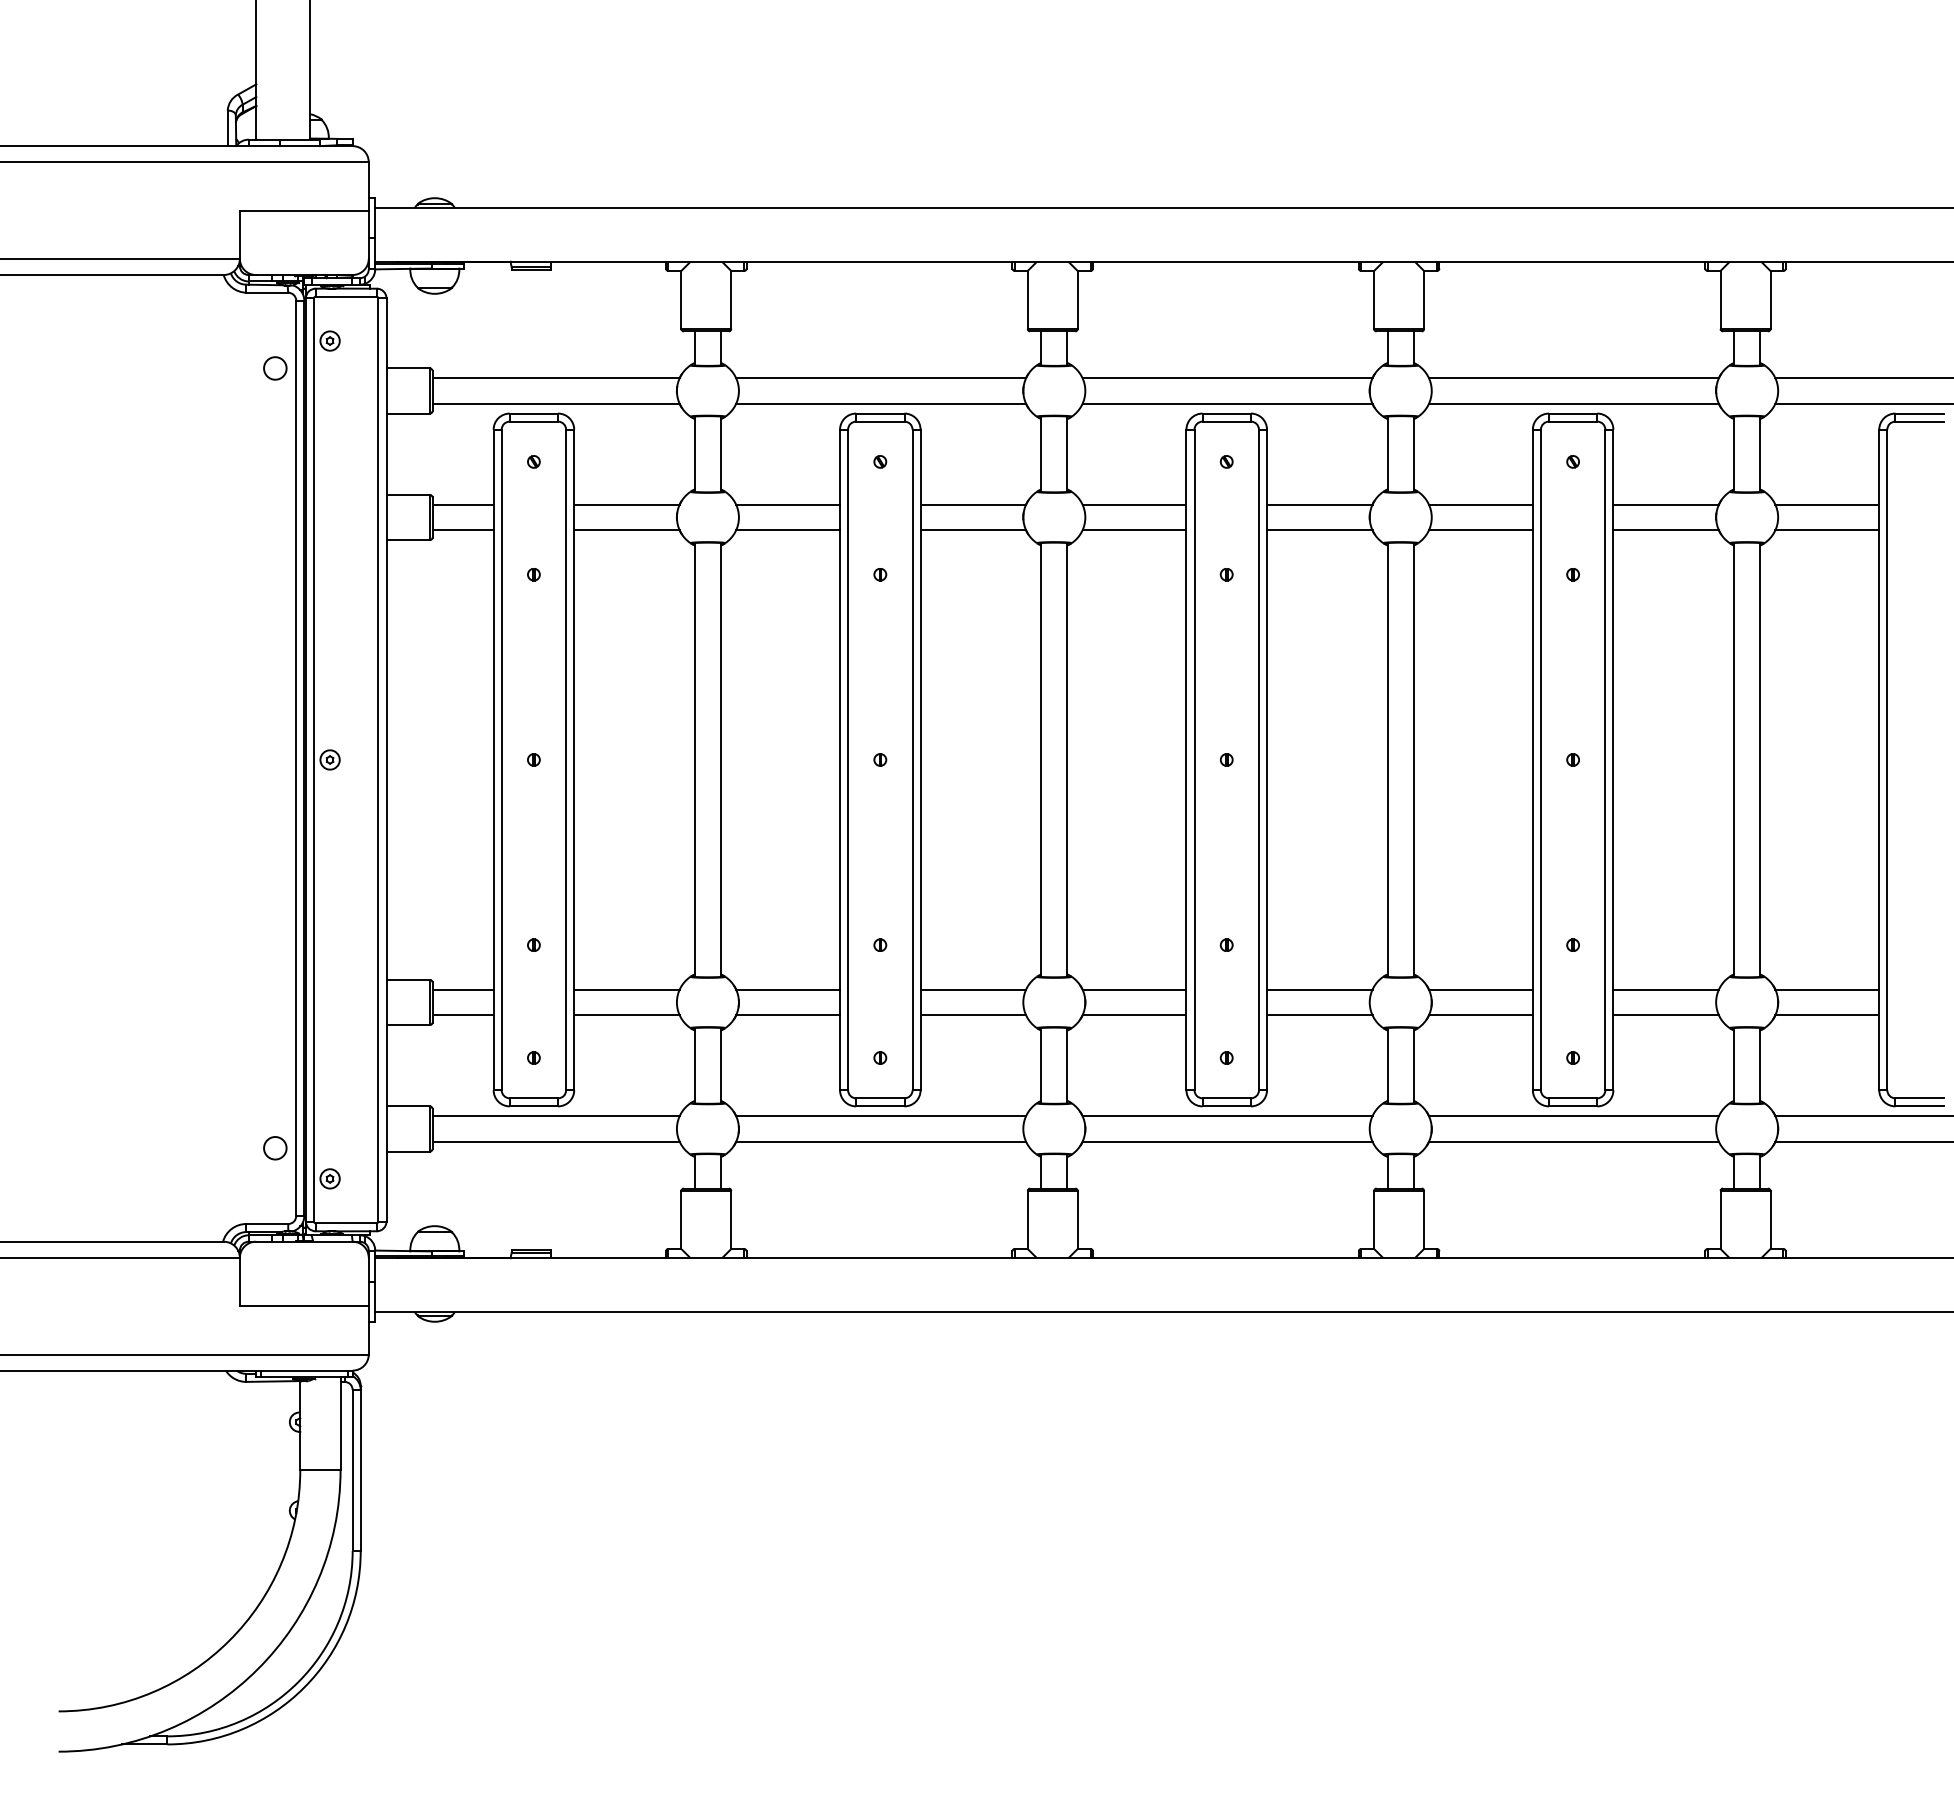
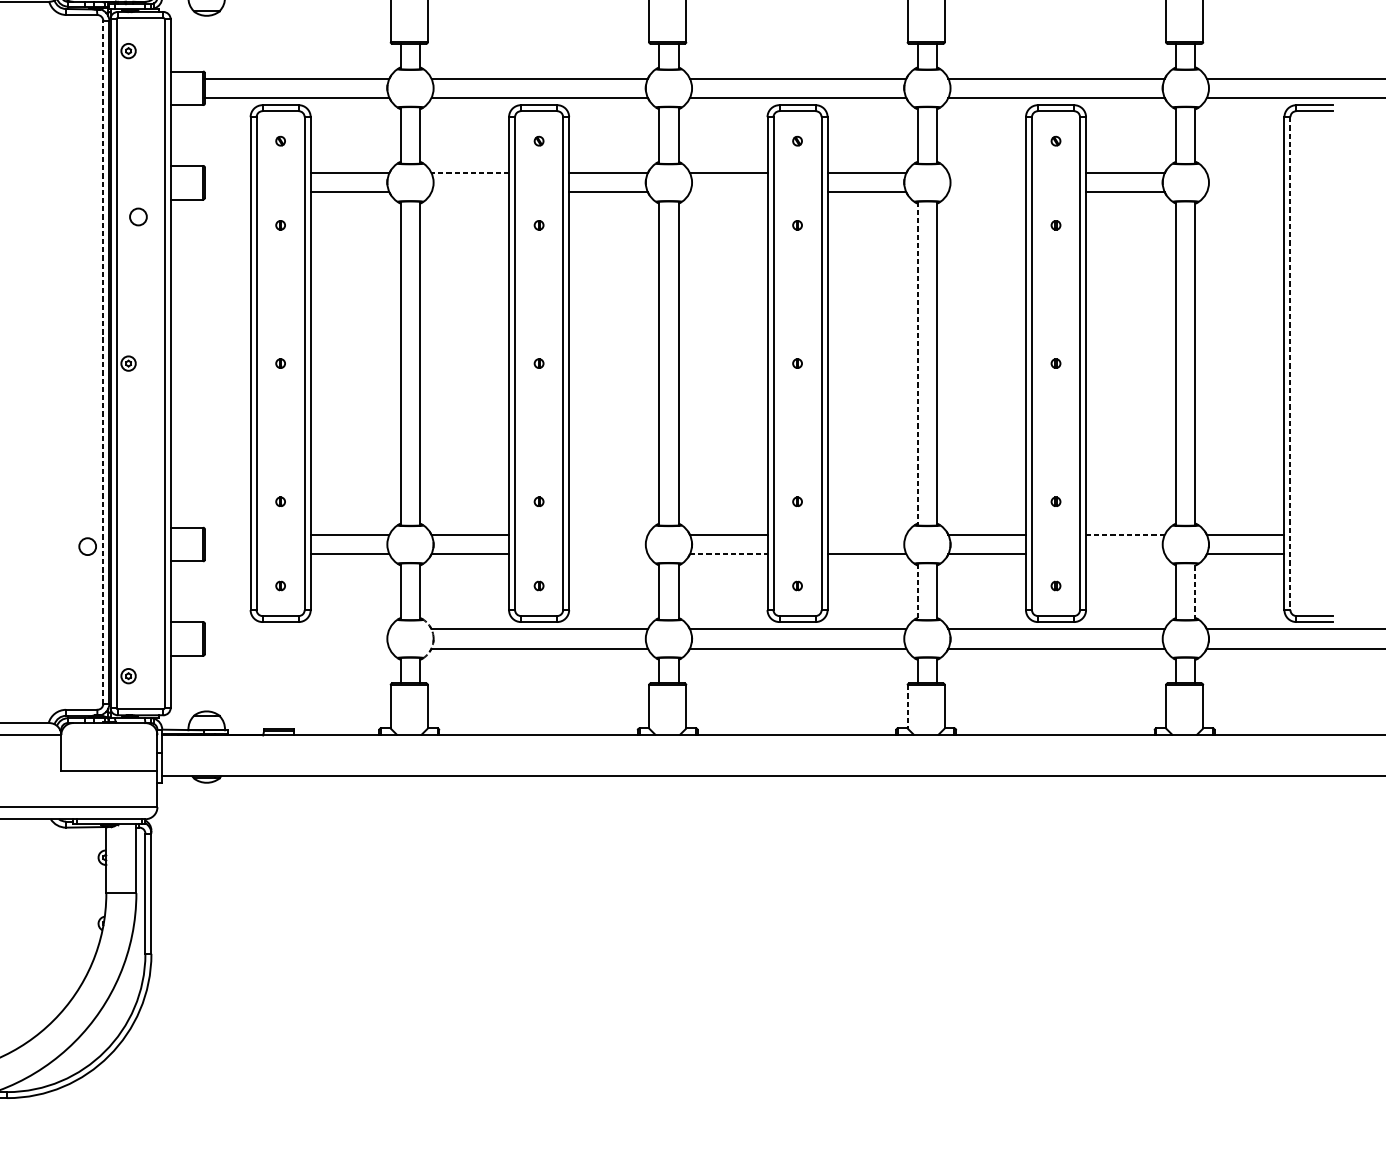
circle: (275, 368) -> (138, 217), moved
line: (462, 504) -> (227, 173), removed
line: (788, 504) -> (470, 173), solid -> dashed
line: (1480, 504) -> (986, 173), removed
line: (1827, 504) -> (1245, 173), removed
line: (462, 530) -> (227, 192), removed
line: (788, 530) -> (470, 192), removed
line: (1134, 530) -> (728, 192), removed
line: (1480, 530) -> (986, 192), removed
line: (1827, 530) -> (1245, 192), removed
line: (296, 758) -> (103, 362), solid -> dashed
line: (1387, 759) -> (917, 363), solid -> dashed
line: (1887, 760) -> (1290, 364), solid -> dashed
line: (462, 989) -> (227, 534), removed
line: (973, 989) -> (608, 534), removed
line: (1319, 989) -> (866, 534), removed
line: (1666, 989) -> (1125, 534), solid -> dashed
line: (462, 1015) -> (227, 554), removed
line: (973, 1015) -> (608, 554), removed
line: (1134, 1015) -> (728, 554), solid -> dashed
line: (1665, 1015) -> (1124, 554), removed
line: (1387, 1065) -> (917, 591), solid -> dashed
line: (1760, 1065) -> (1195, 591), solid -> dashed
line: (555, 1116) -> (296, 629), removed
arc: (738, 1128) -> (433, 638), solid -> dashed
line: (555, 1141) -> (296, 648), removed
circle: (275, 1148) -> (87, 546), moved
line: (1374, 1220) -> (907, 707), solid -> dashed

